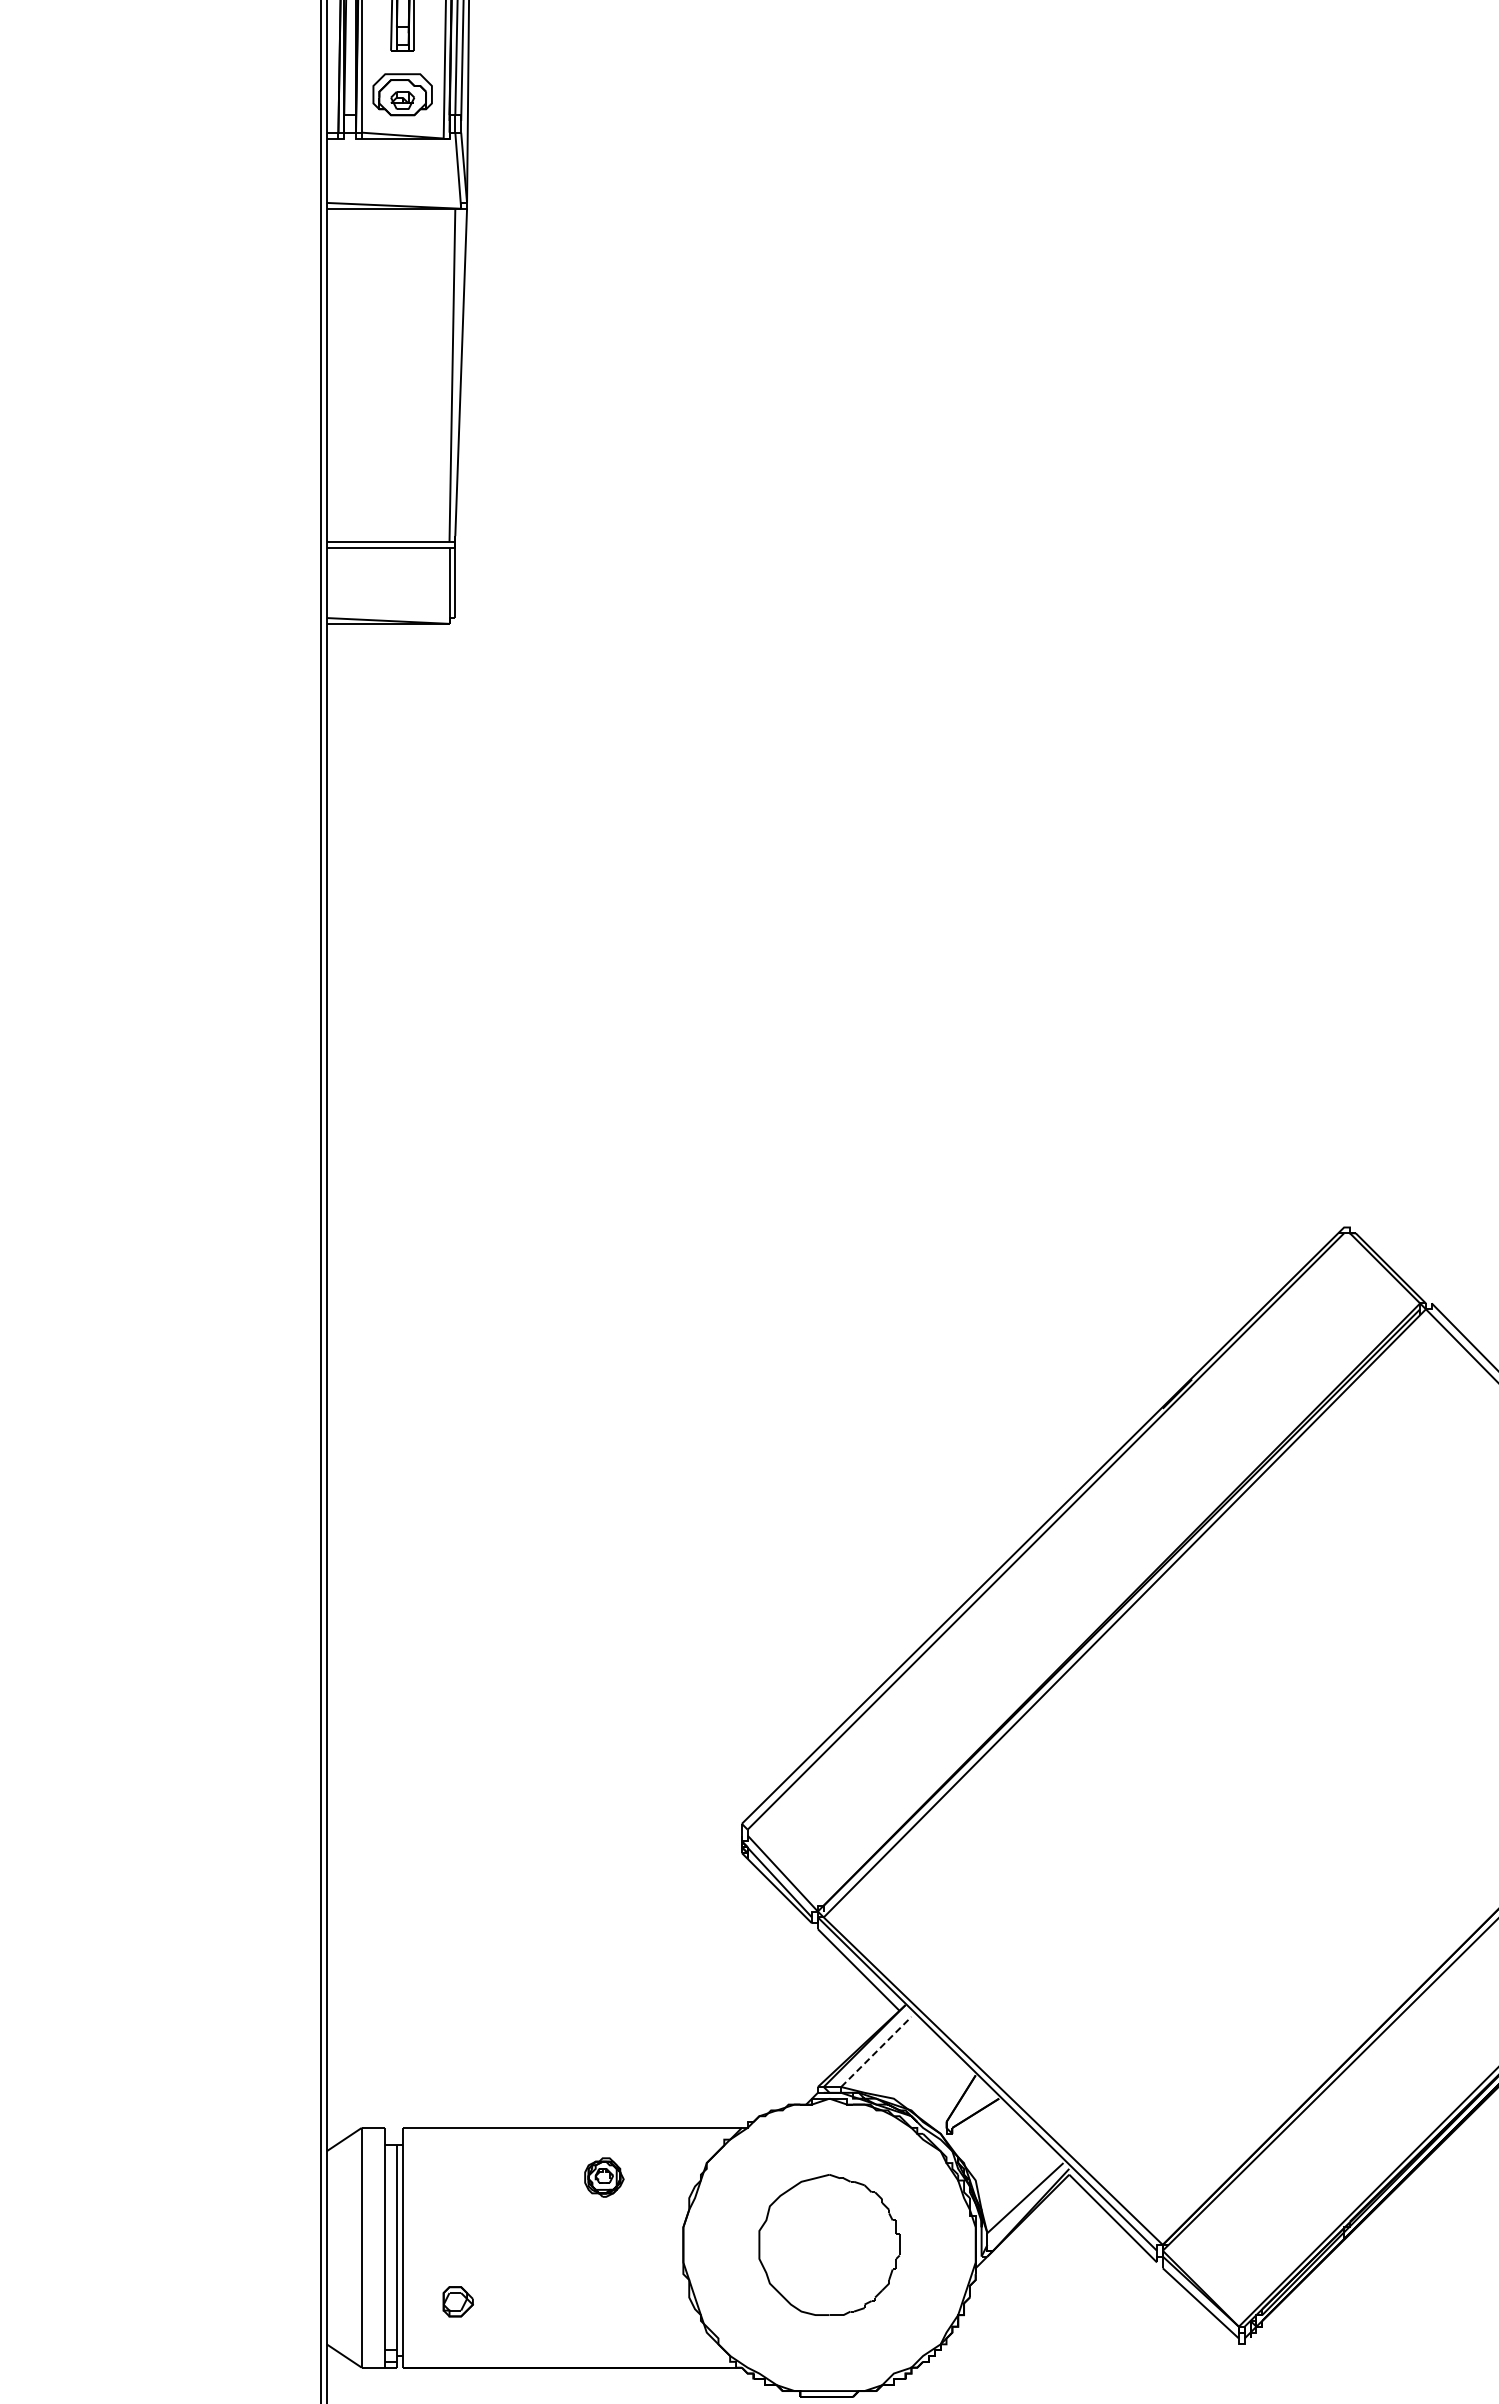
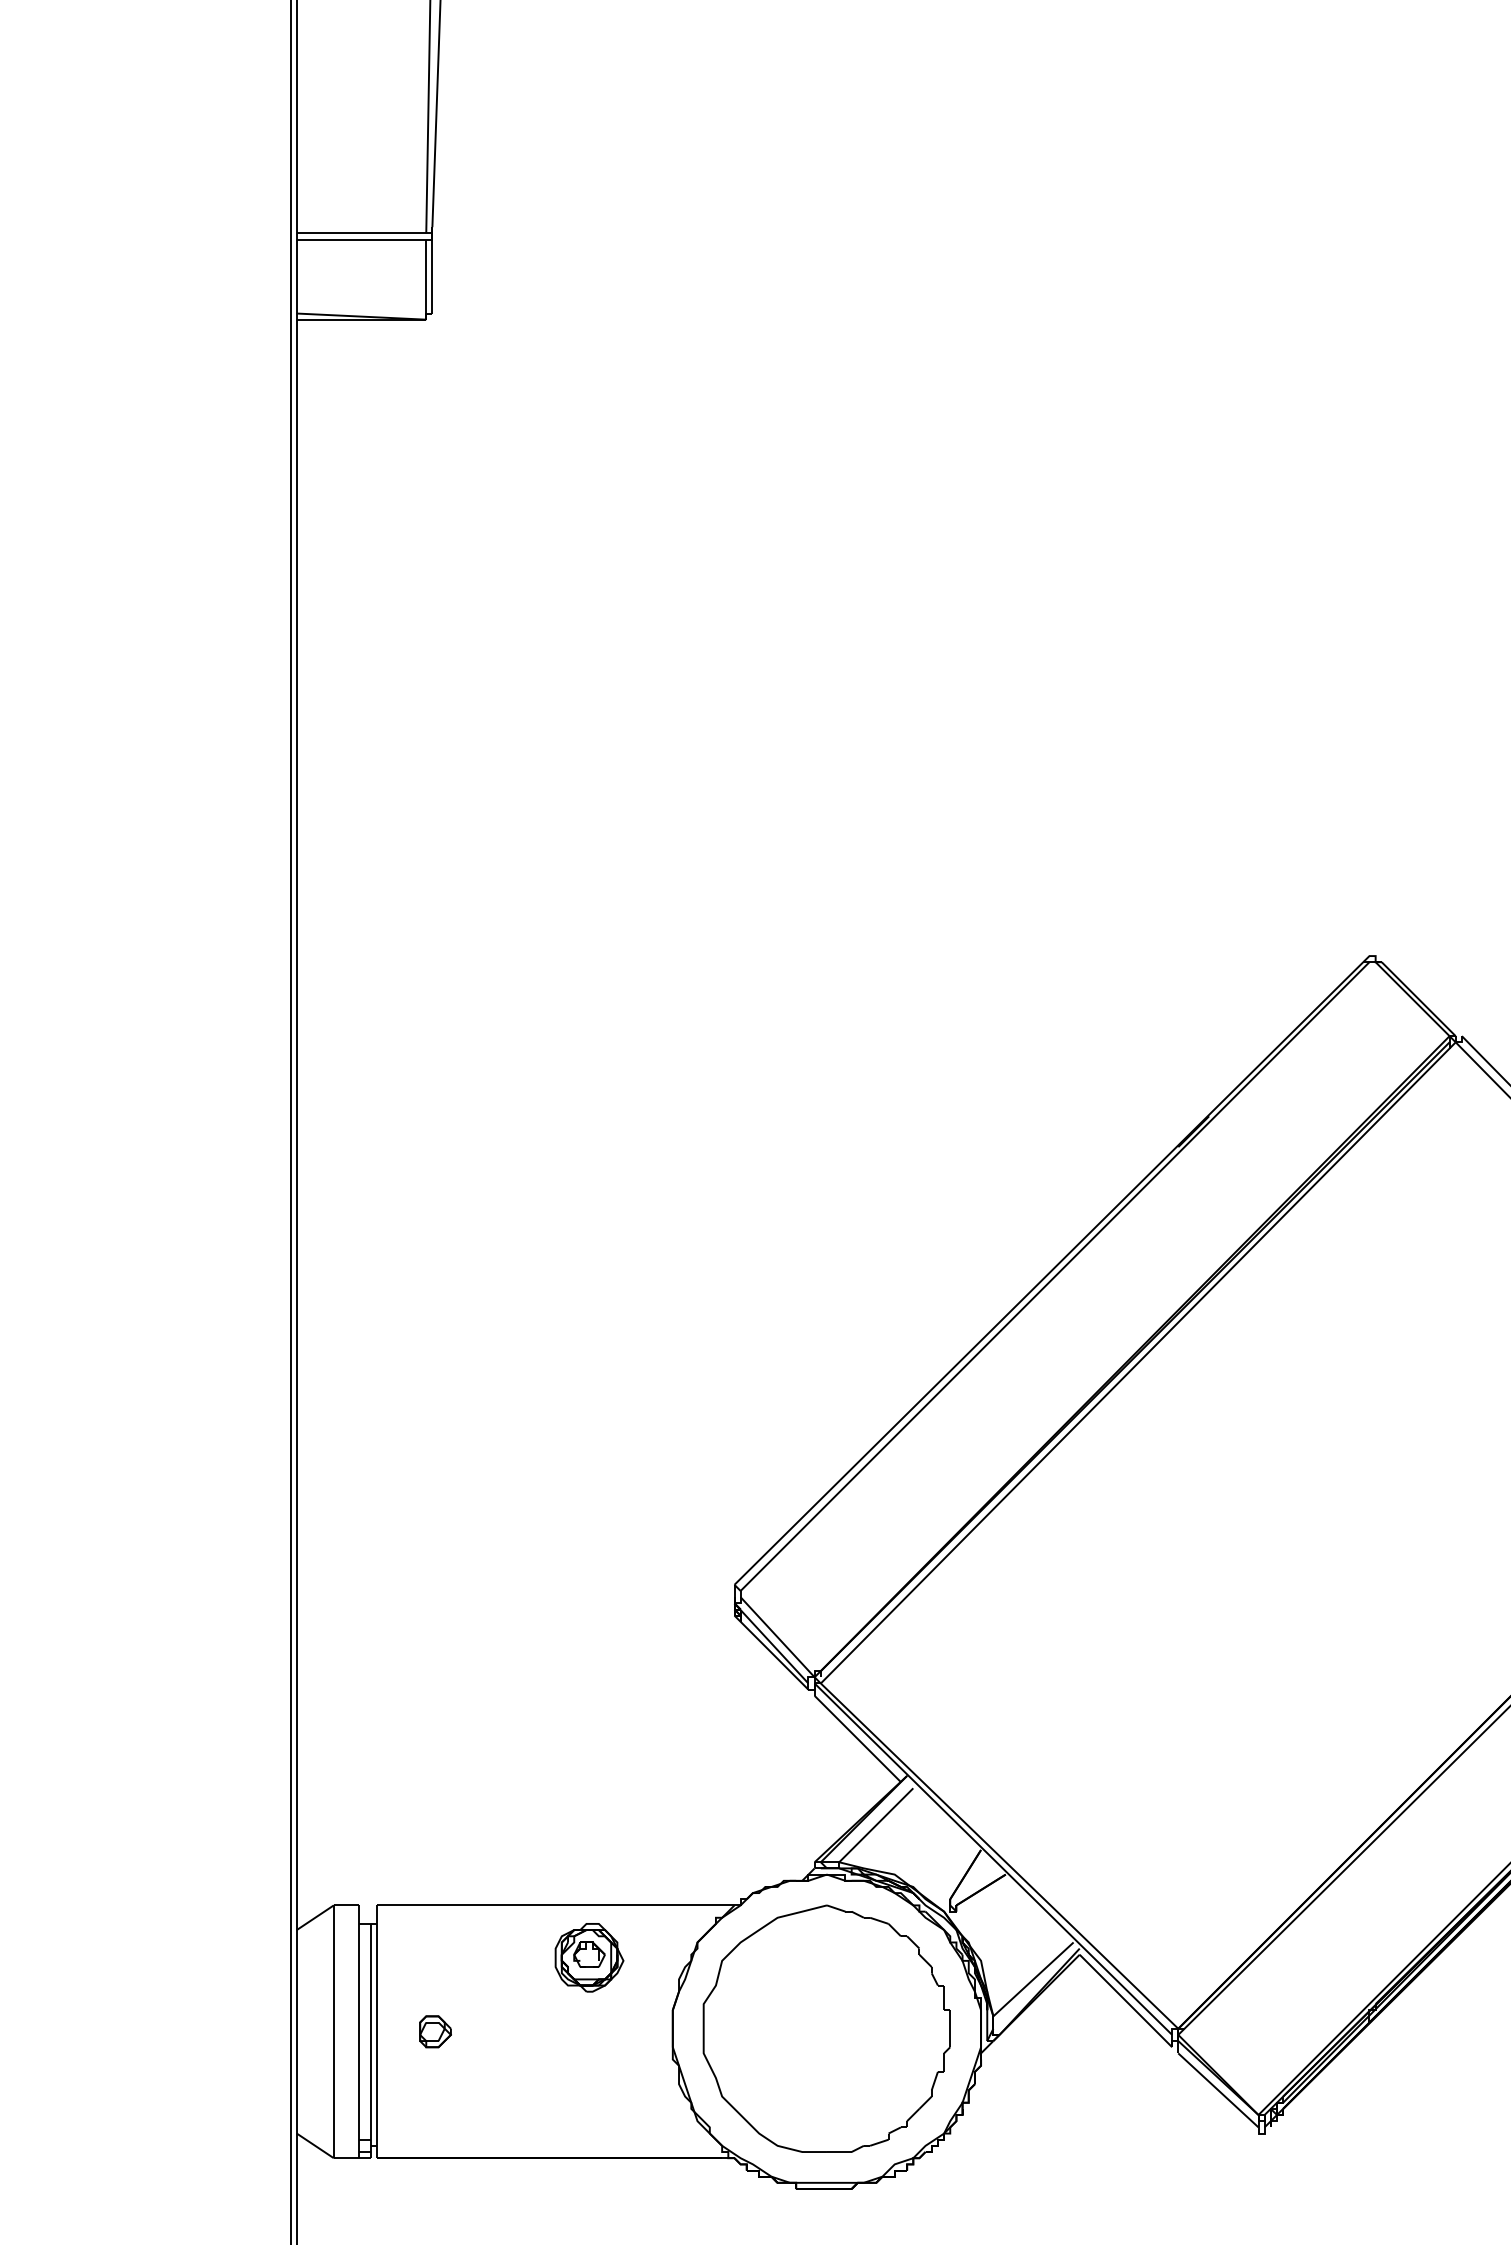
line: (876, 2051) -> (876, 1824), dashed -> solid
part: (604, 2177) -> (589, 1957), size x1.67
part: (829, 2244) -> (826, 2028), size x1.67
part: (457, 2301) -> (434, 2031), moved

